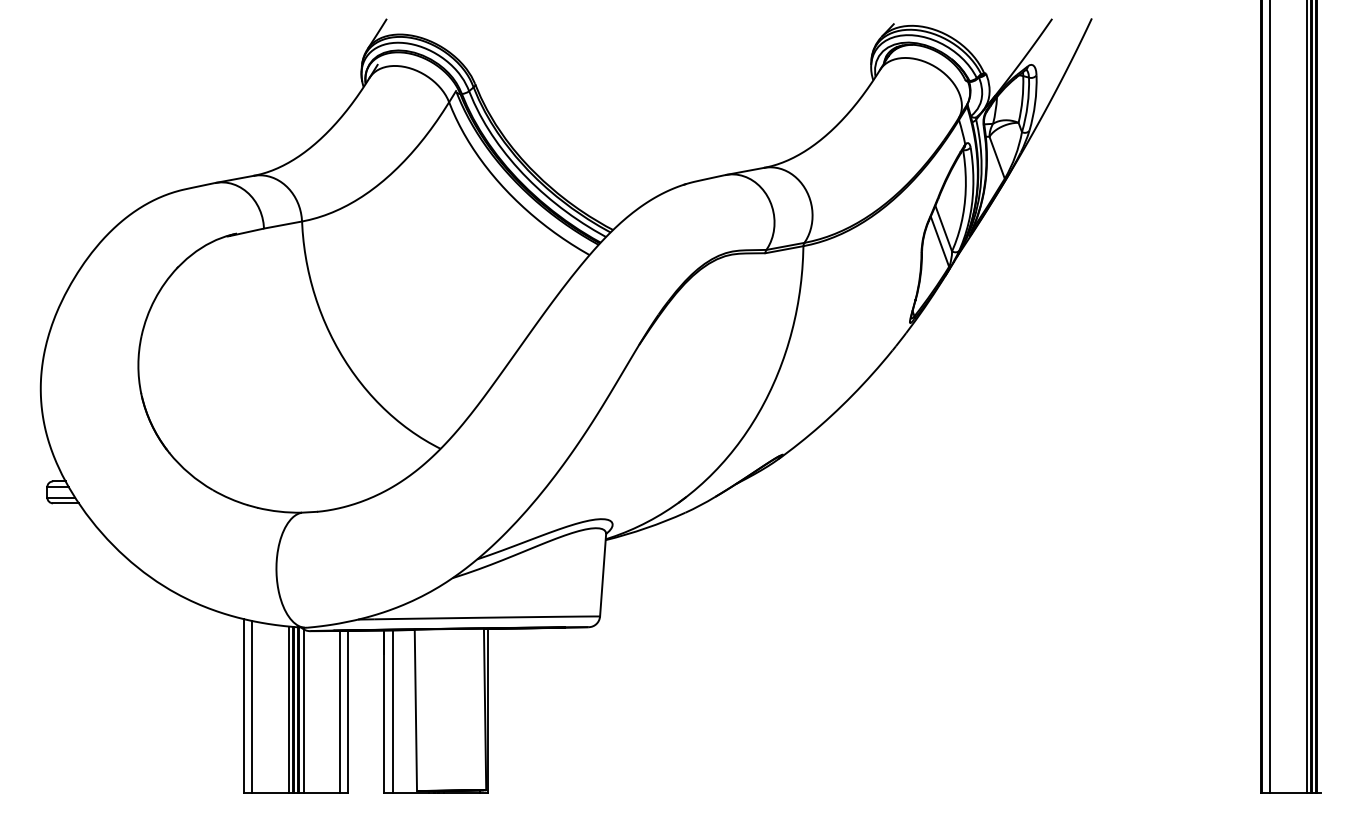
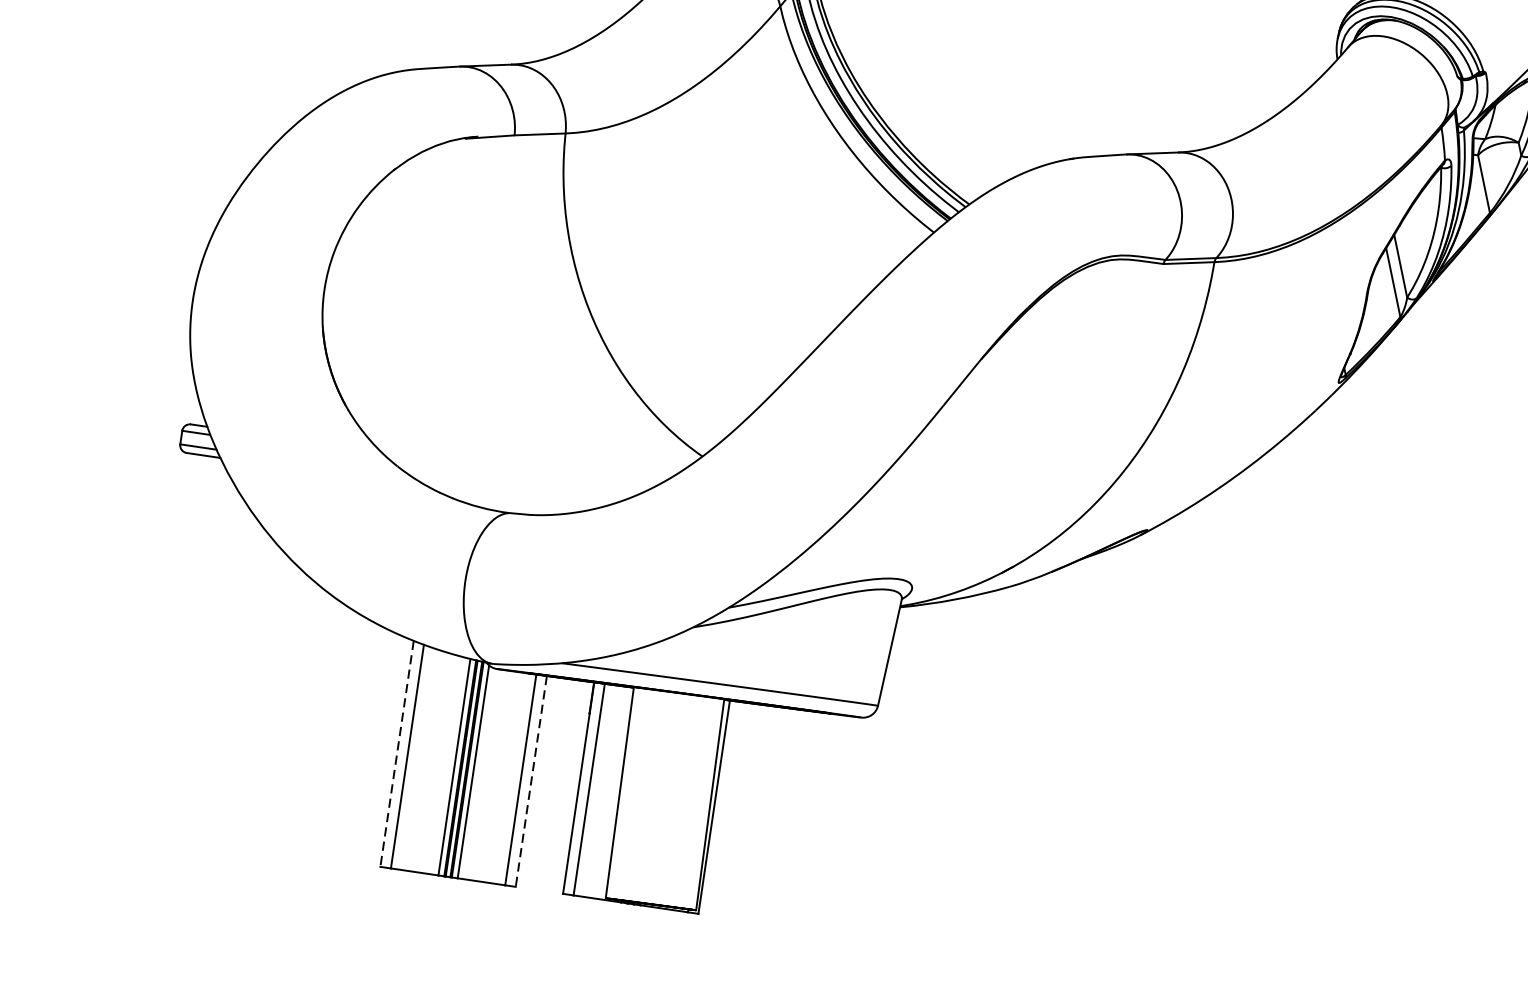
line: (244, 705) -> (397, 753), solid -> dashed
line: (348, 711) -> (531, 781), solid -> dashed

